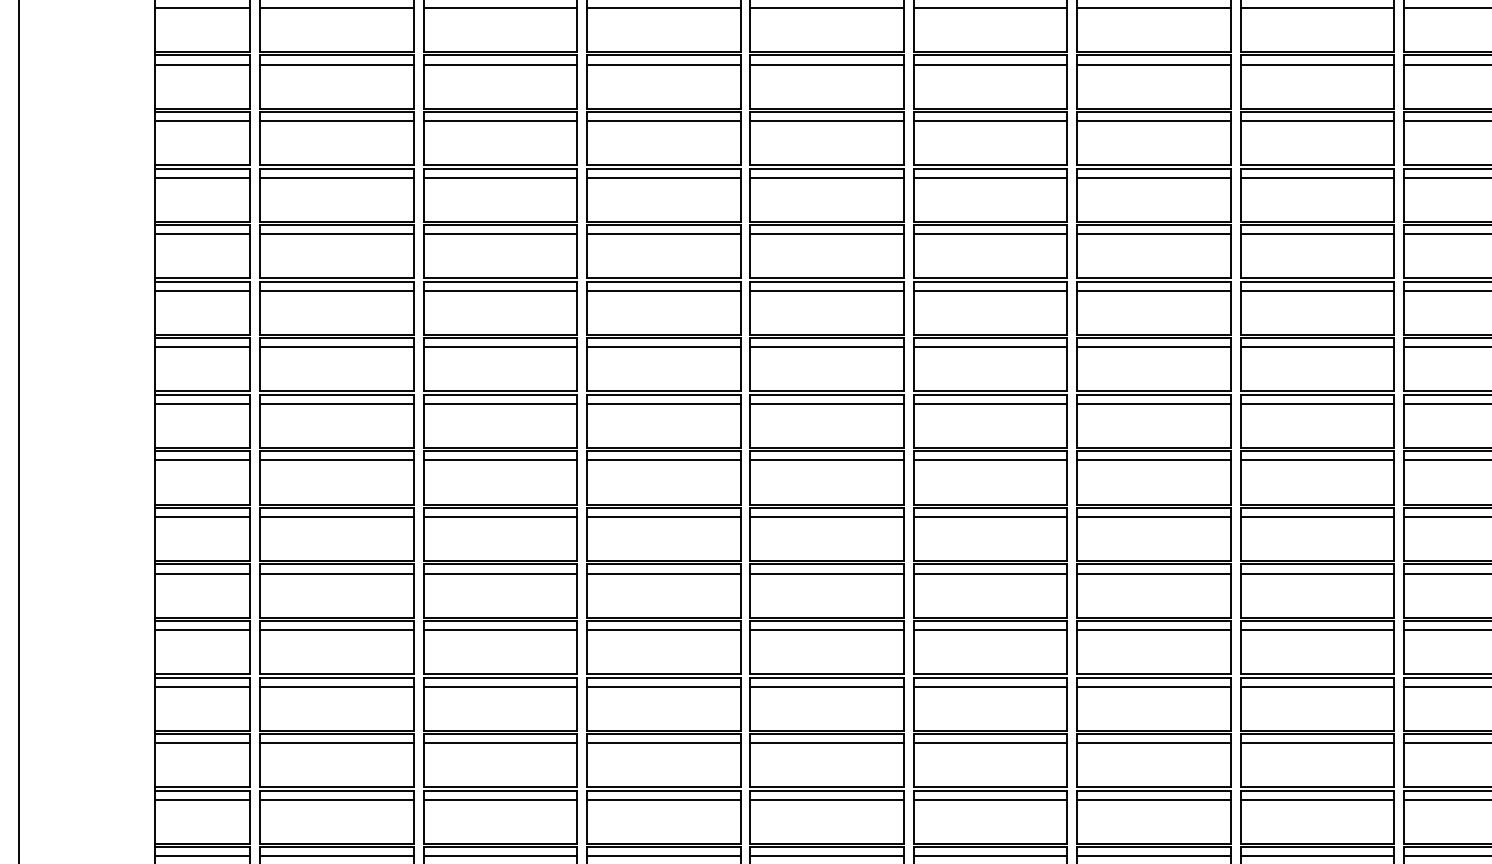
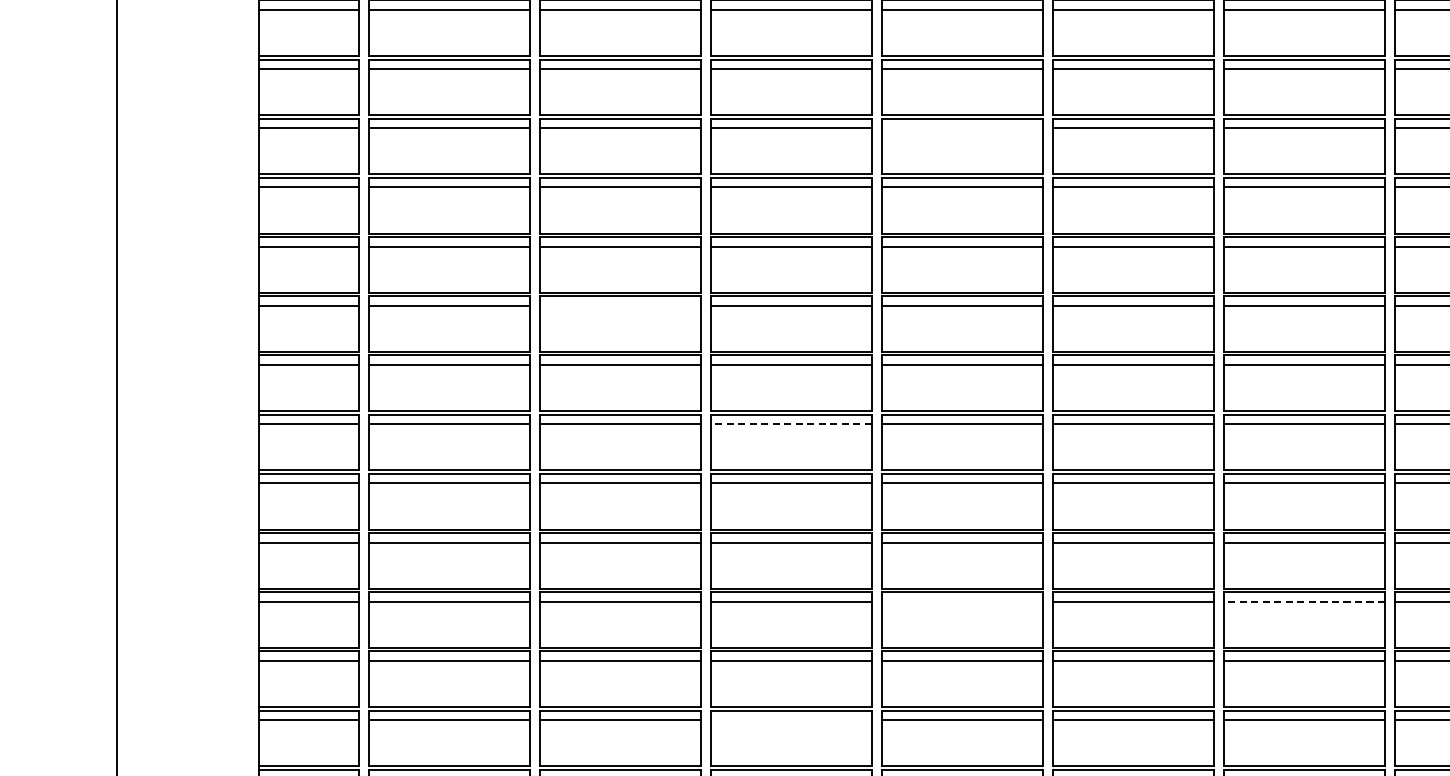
line: (827, 177) -> (962, 128), removed
line: (500, 347) -> (620, 305), removed
line: (663, 460) -> (791, 424), solid -> dashed
line: (827, 630) -> (962, 602), removed
line: (1154, 630) -> (1305, 602), solid -> dashed
line: (663, 743) -> (791, 720), removed

